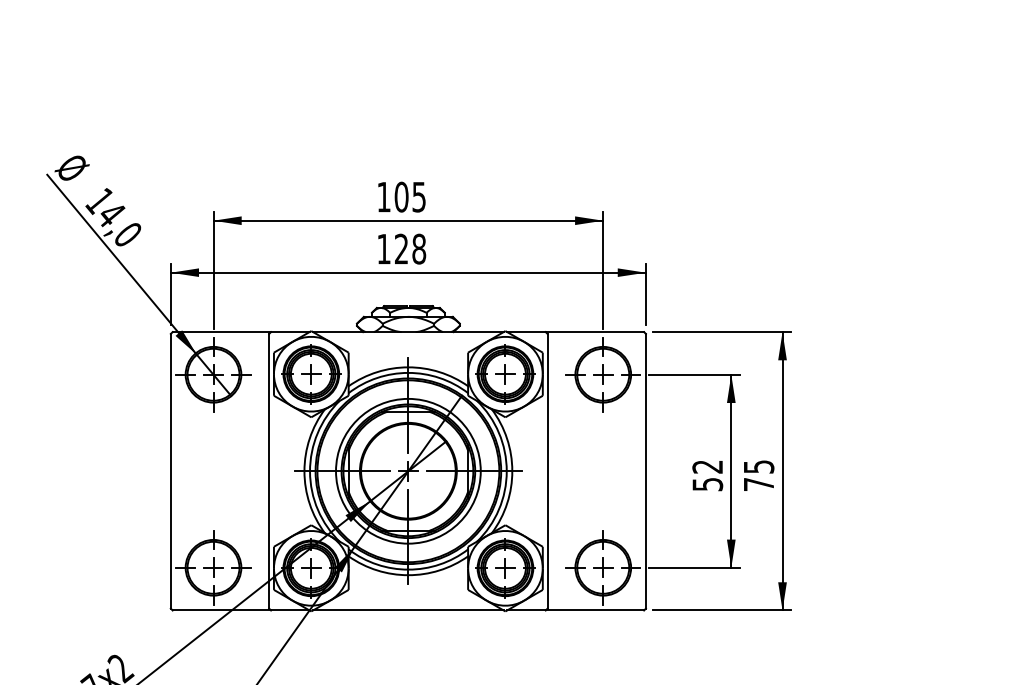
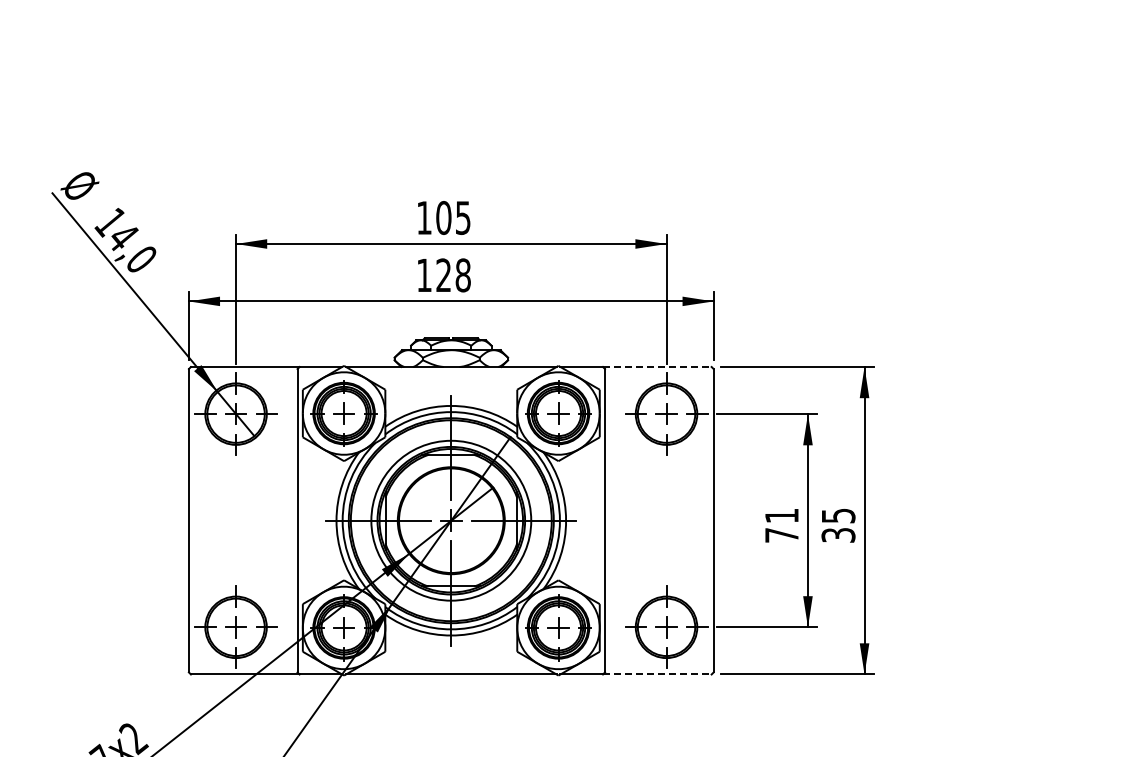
line: (595, 332) -> (657, 367), solid -> dashed
text: (707, 475) -> (781, 525), 52 -> 71
text: (758, 484) -> (838, 535), 75 -> 35
line: (595, 610) -> (657, 674), solid -> dashed

